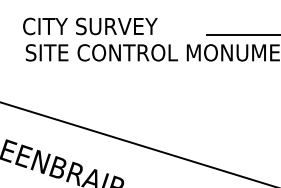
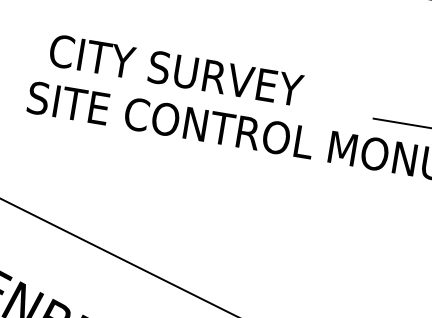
text: (90, 26) -> (176, 70), moved

